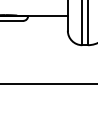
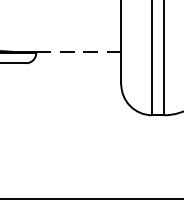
line: (47, 15) -> (77, 51), solid -> dashed

